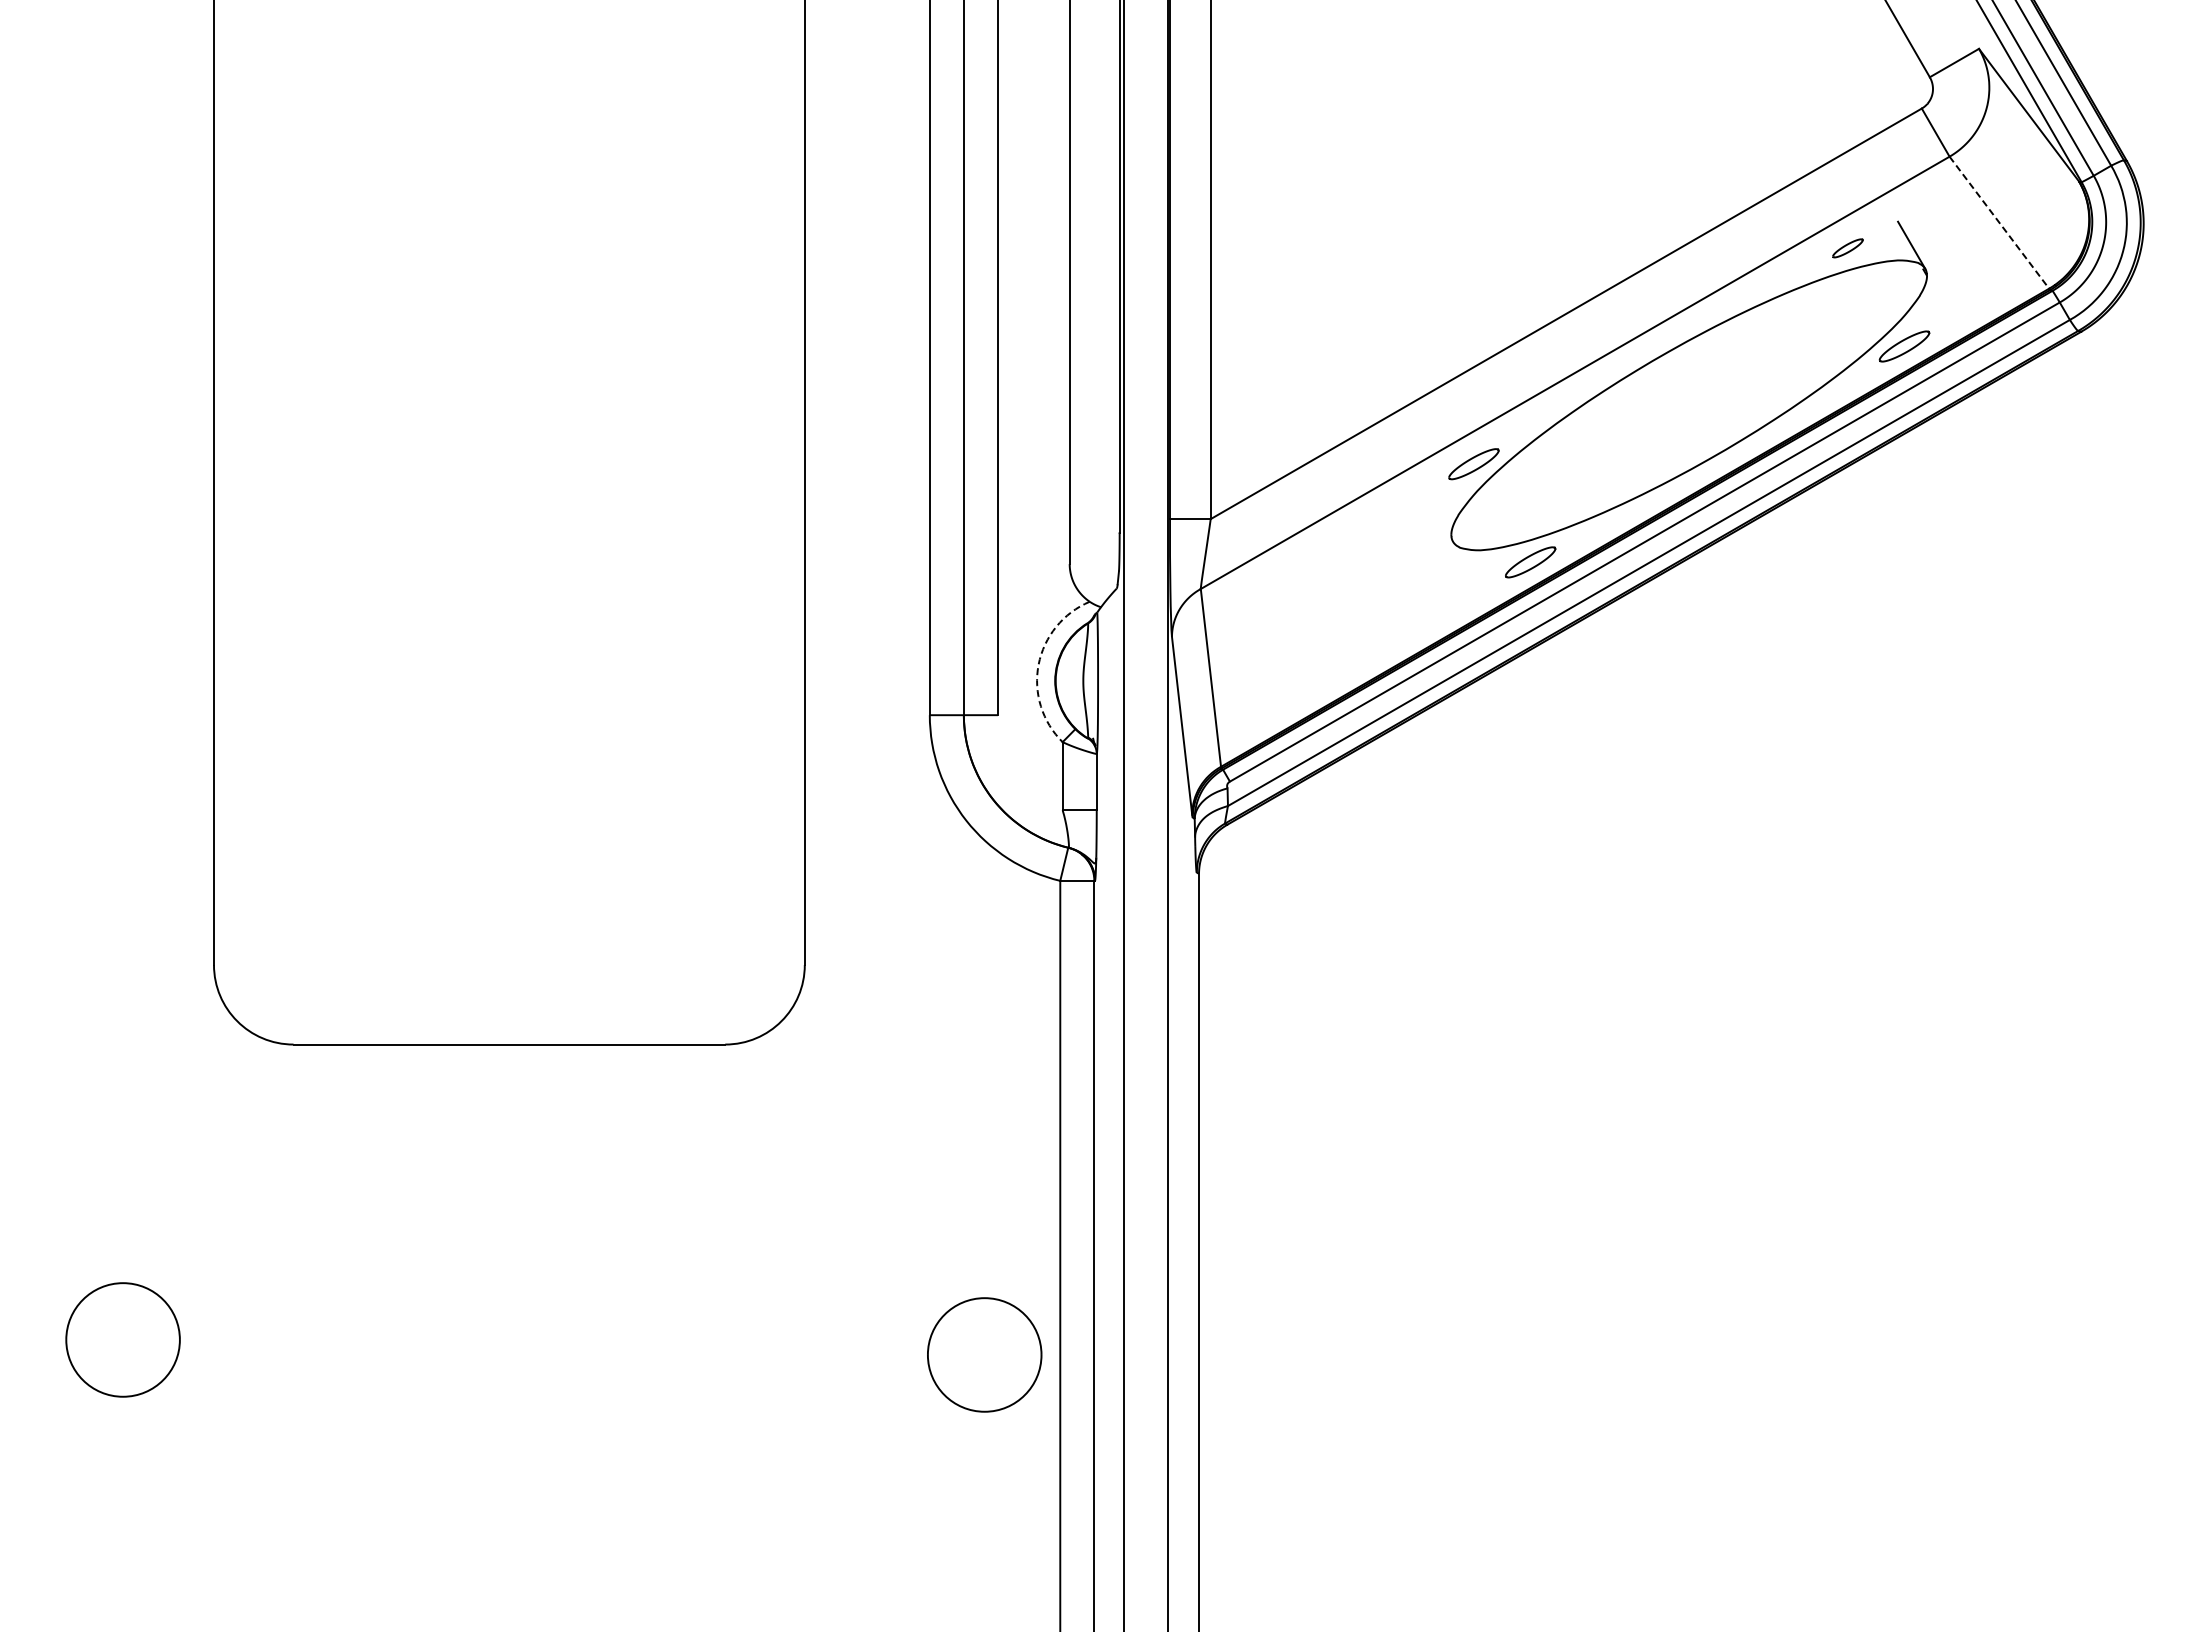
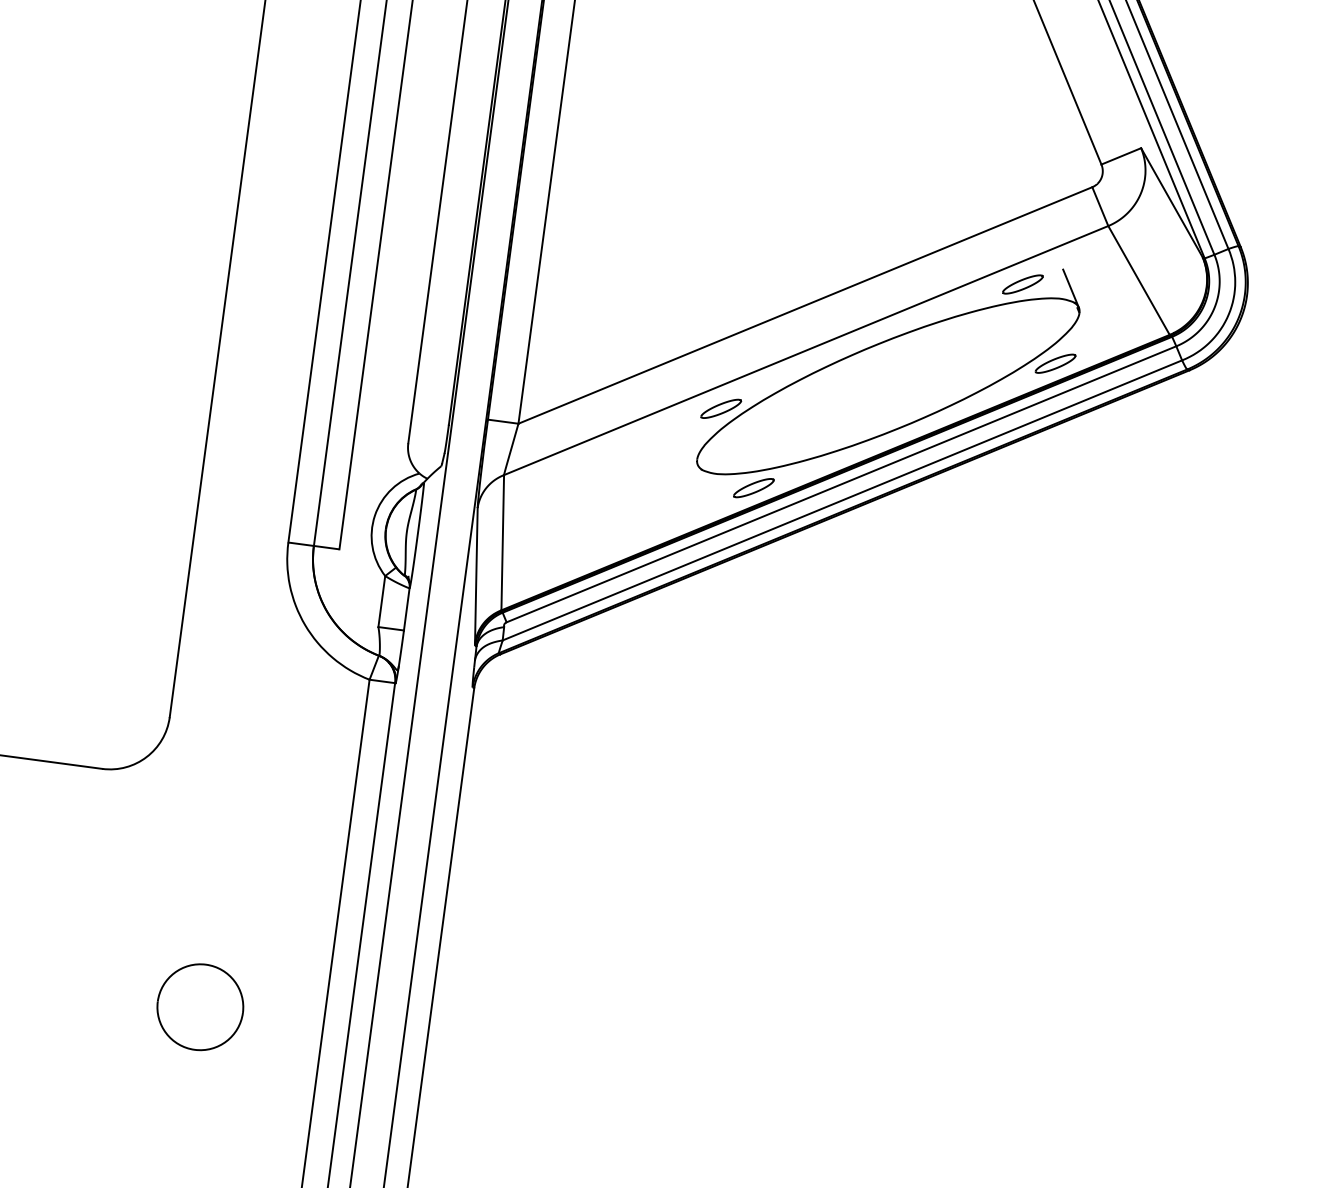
line: (1999, 222) -> (1139, 280), dashed -> solid
part: (1847, 248) -> (1022, 284), size x1.67
arc: (1038, 664) -> (374, 515), dashed -> solid
part: (984, 1354) -> (200, 1006), moved

